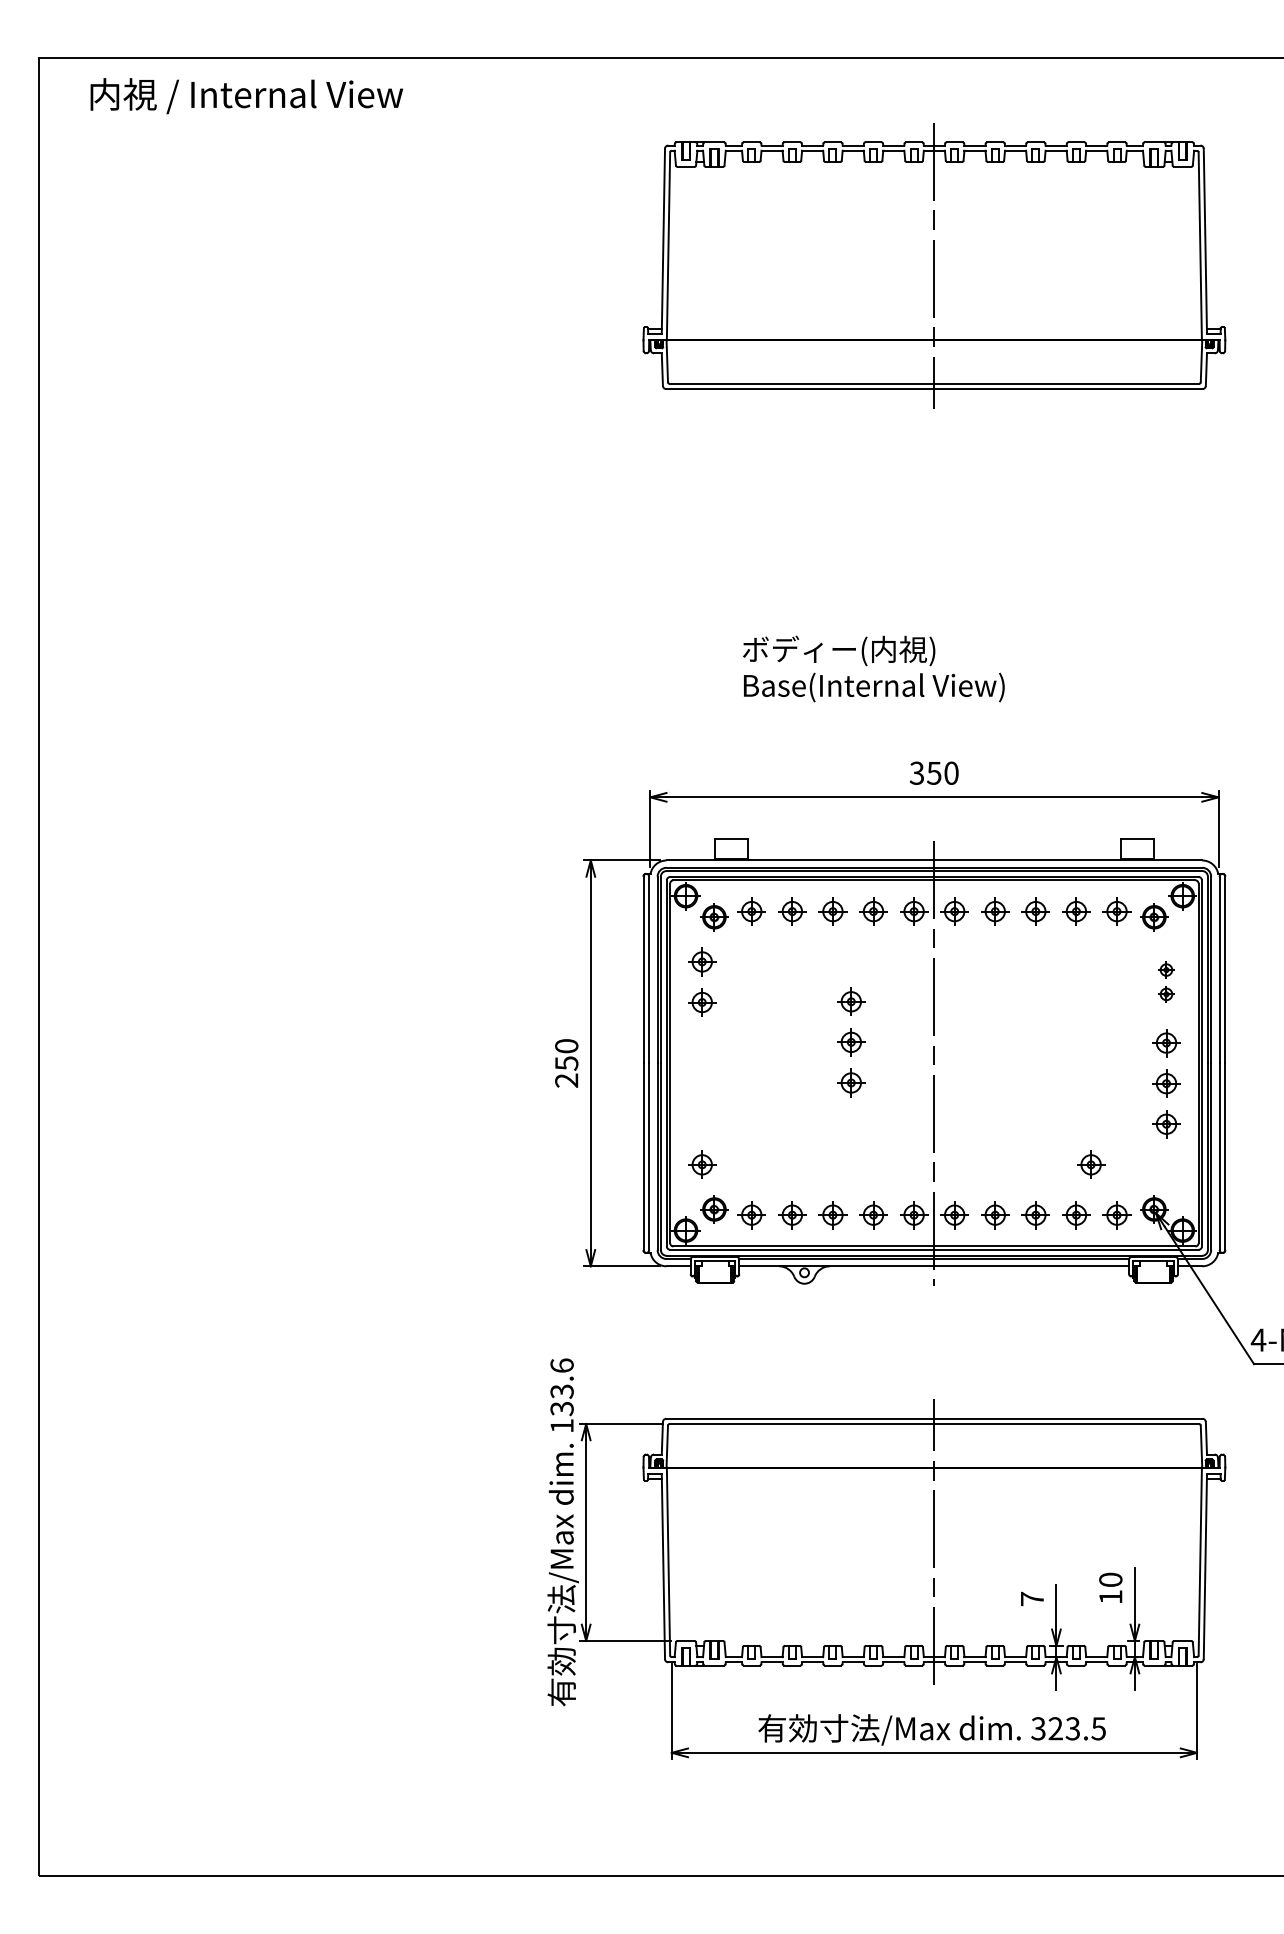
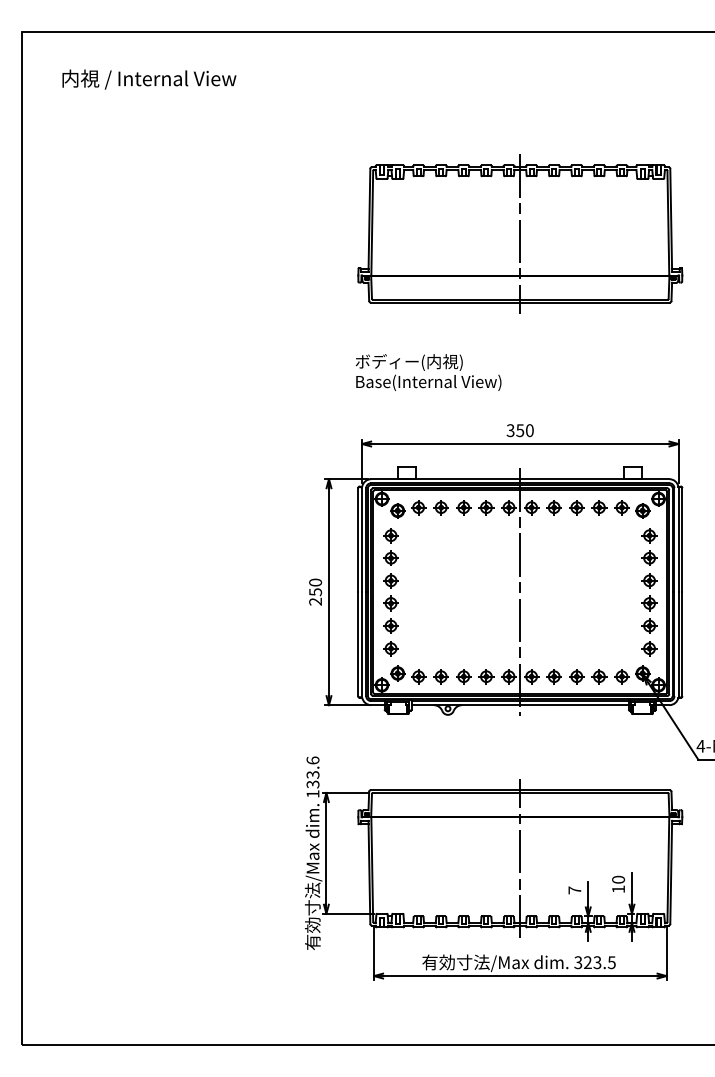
text: (246, 95) -> (149, 79), moved
part: (934, 264) -> (520, 233), moved
text: (873, 668) -> (428, 372), moved
part: (1166, 981) -> (649, 546), size x1.67
part: (850, 1042) -> (390, 603), moved
part: (1090, 1164) -> (649, 648), moved

